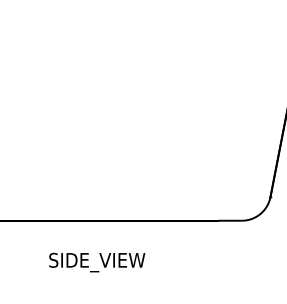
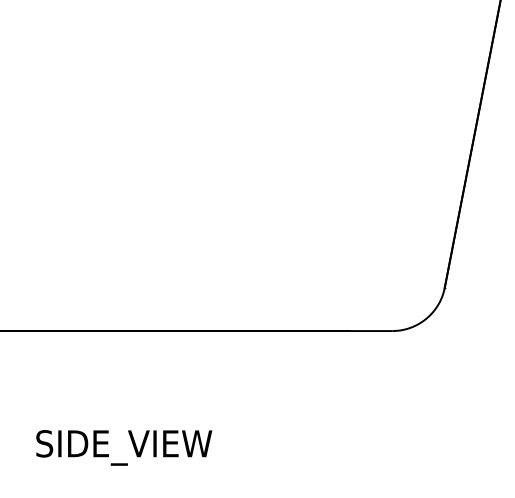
text: (97, 262) -> (124, 447), moved

